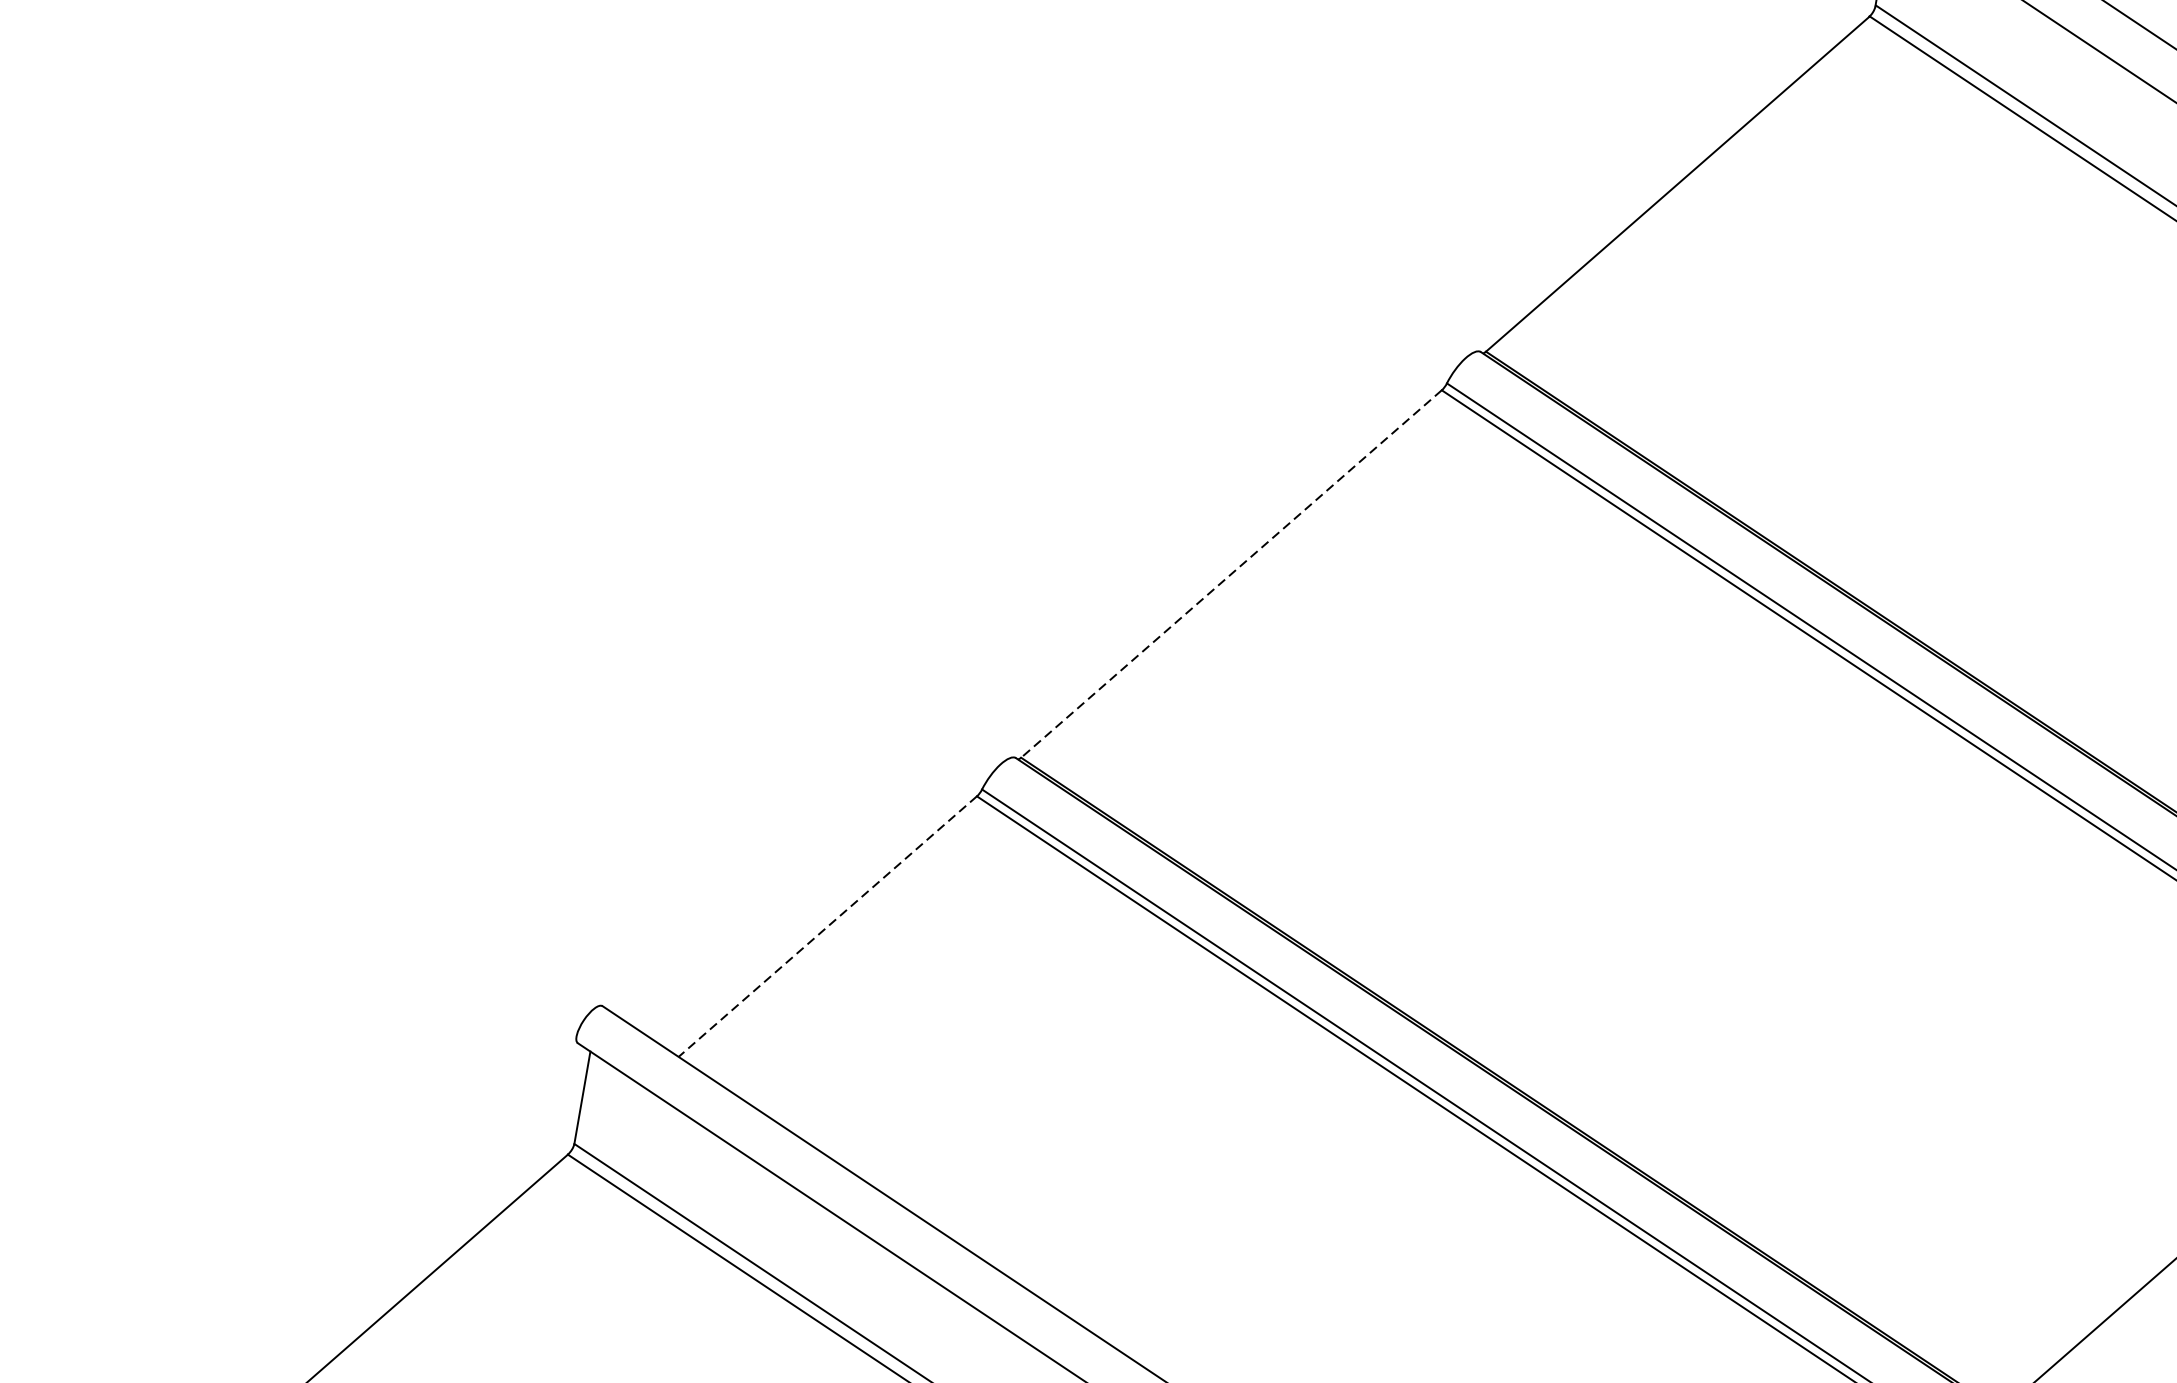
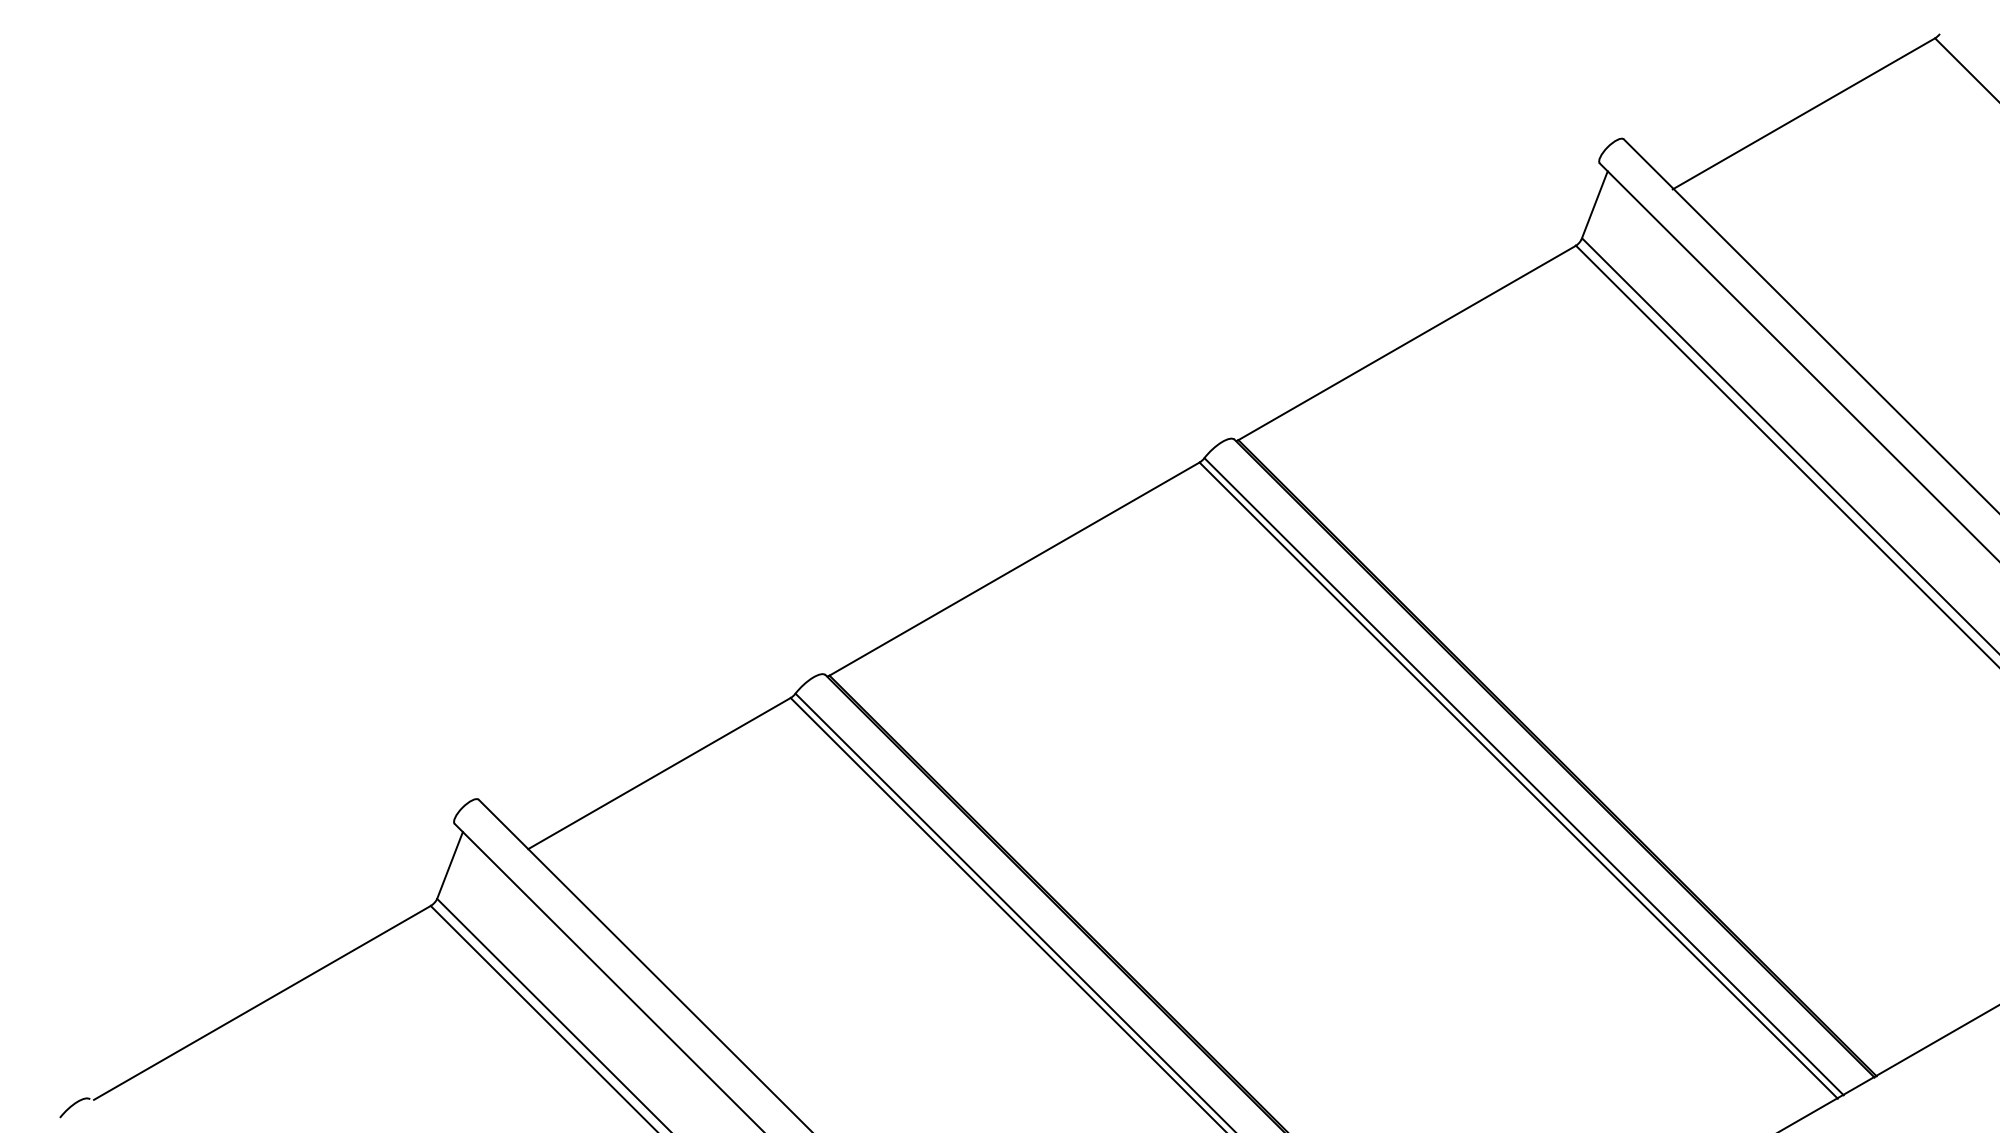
line: (1231, 574) -> (1014, 569), dashed -> solid
line: (827, 926) -> (659, 773), dashed -> solid

